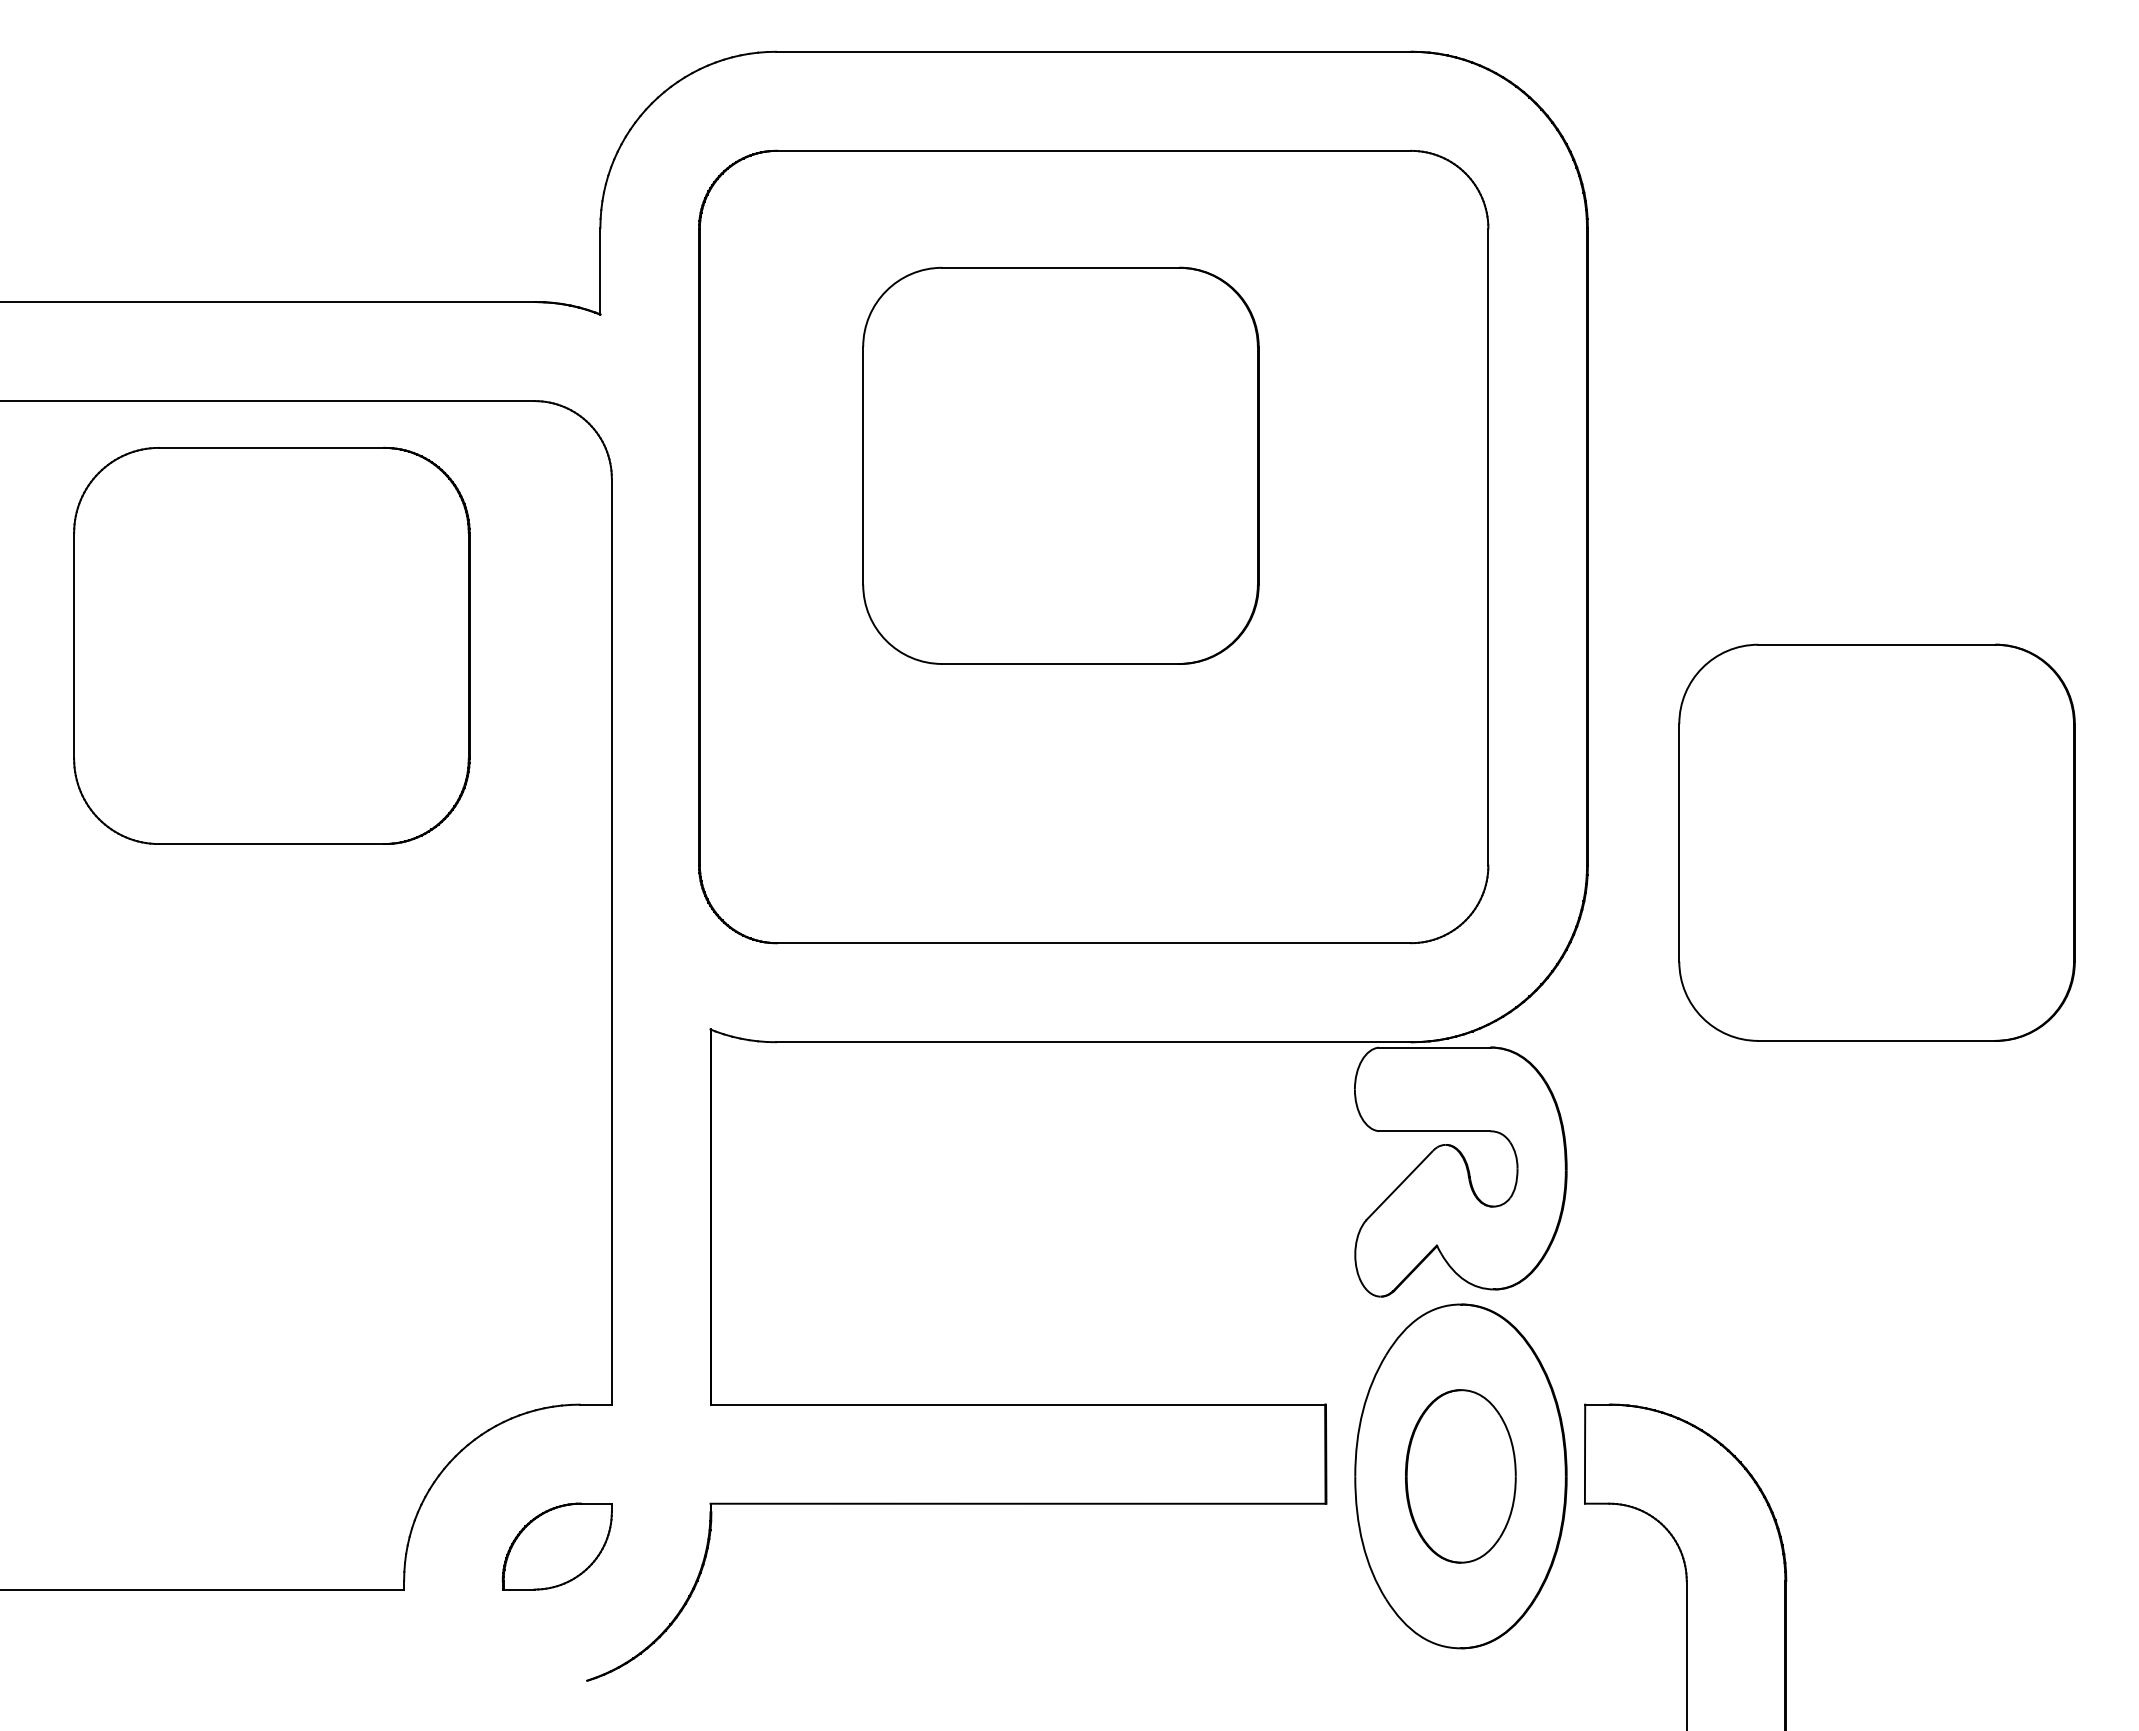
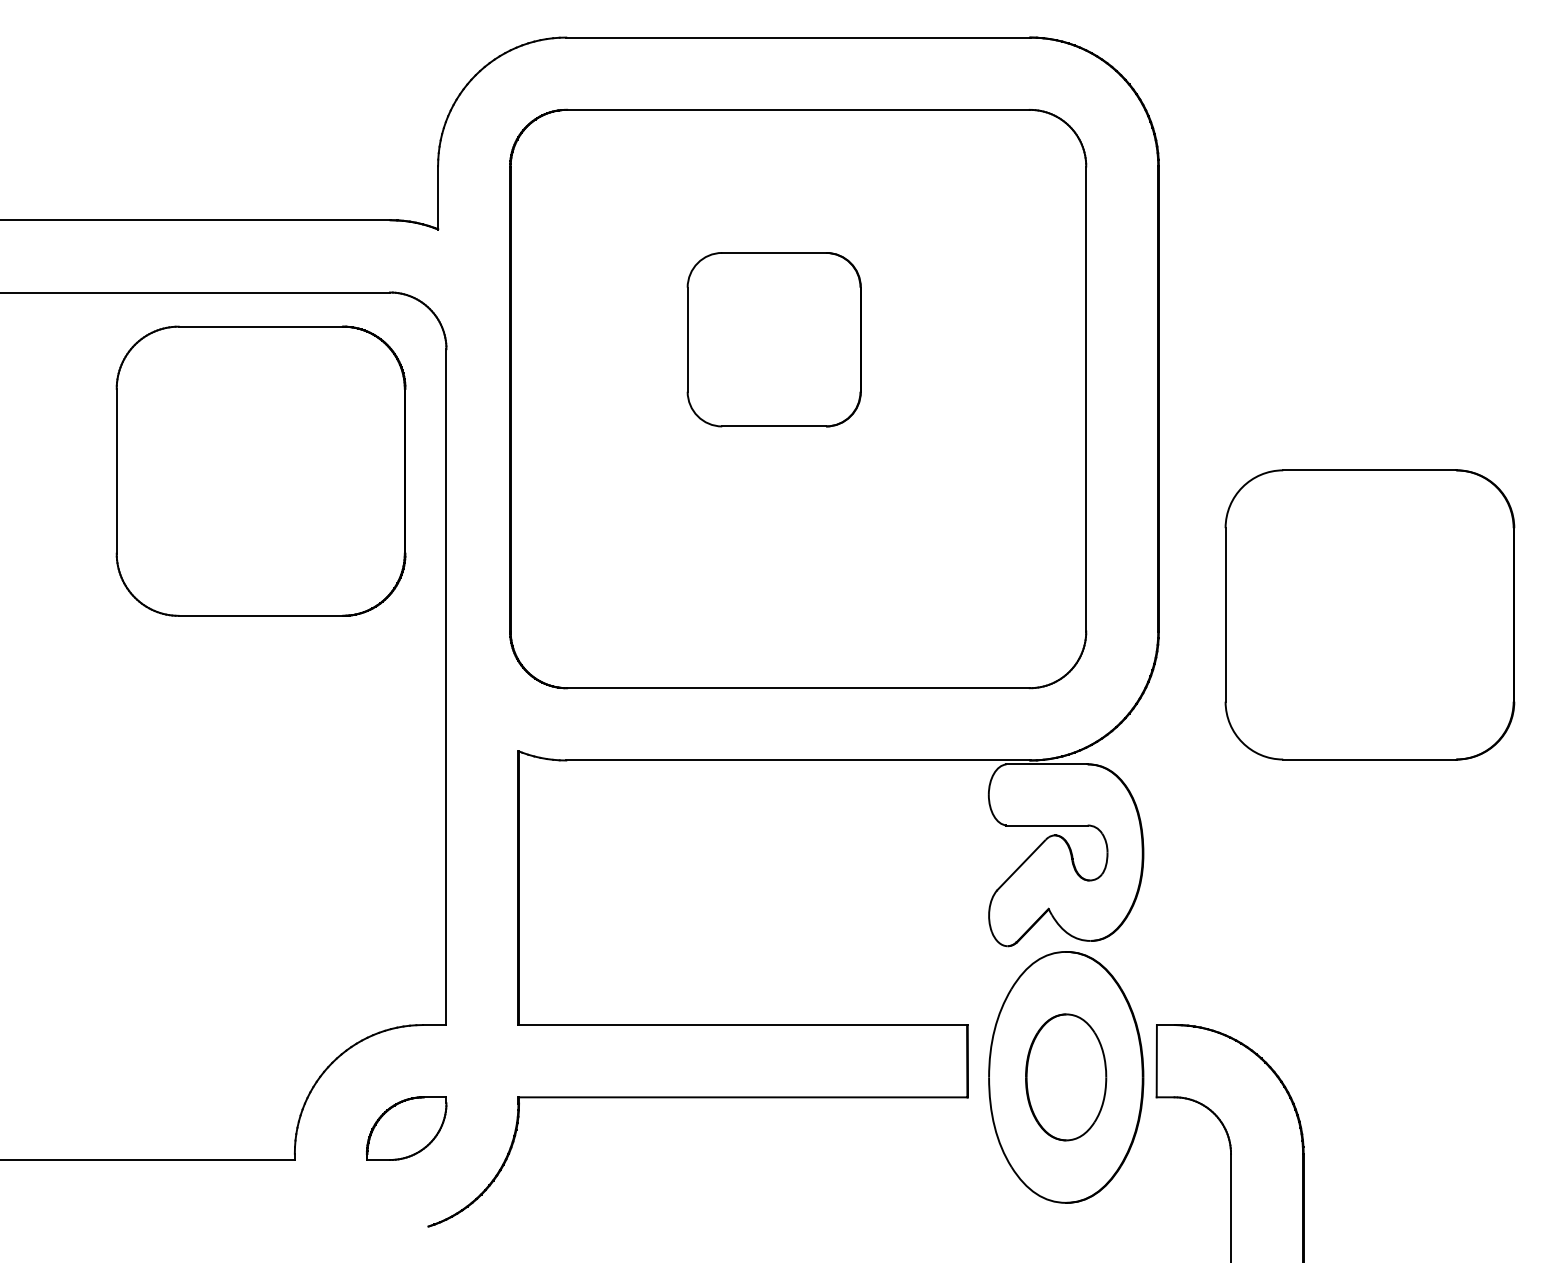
part: (1060, 465) -> (773, 339), size x0.6
part: (271, 645) -> (260, 470), moved

